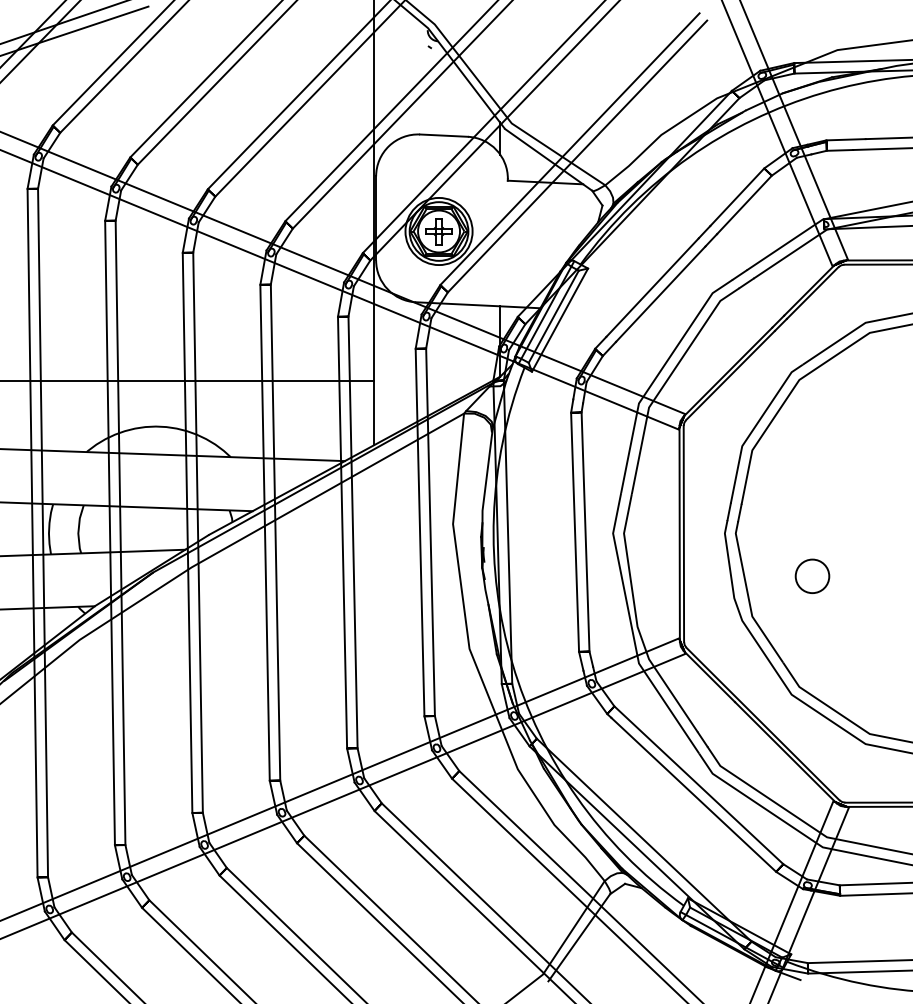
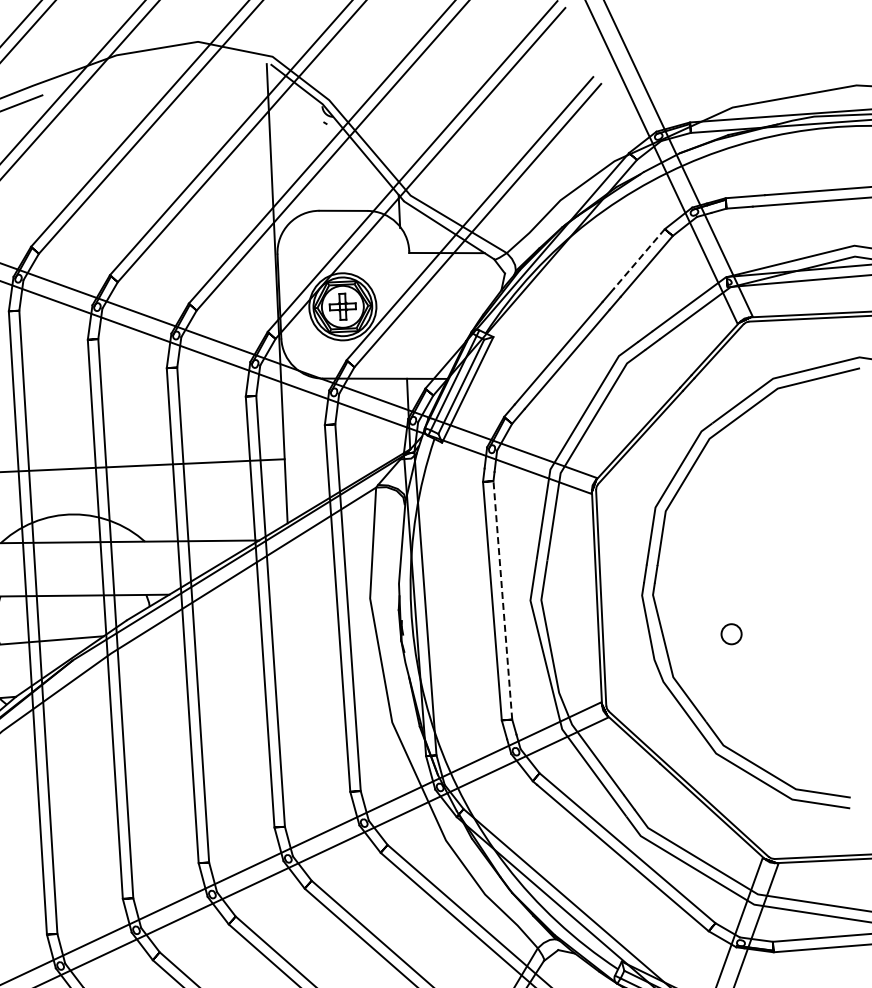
line: (736, 197) -> (638, 259), solid -> dashed
line: (585, 531) -> (502, 599), solid -> dashed
circle: (812, 575) -> (731, 633), size x0.6

